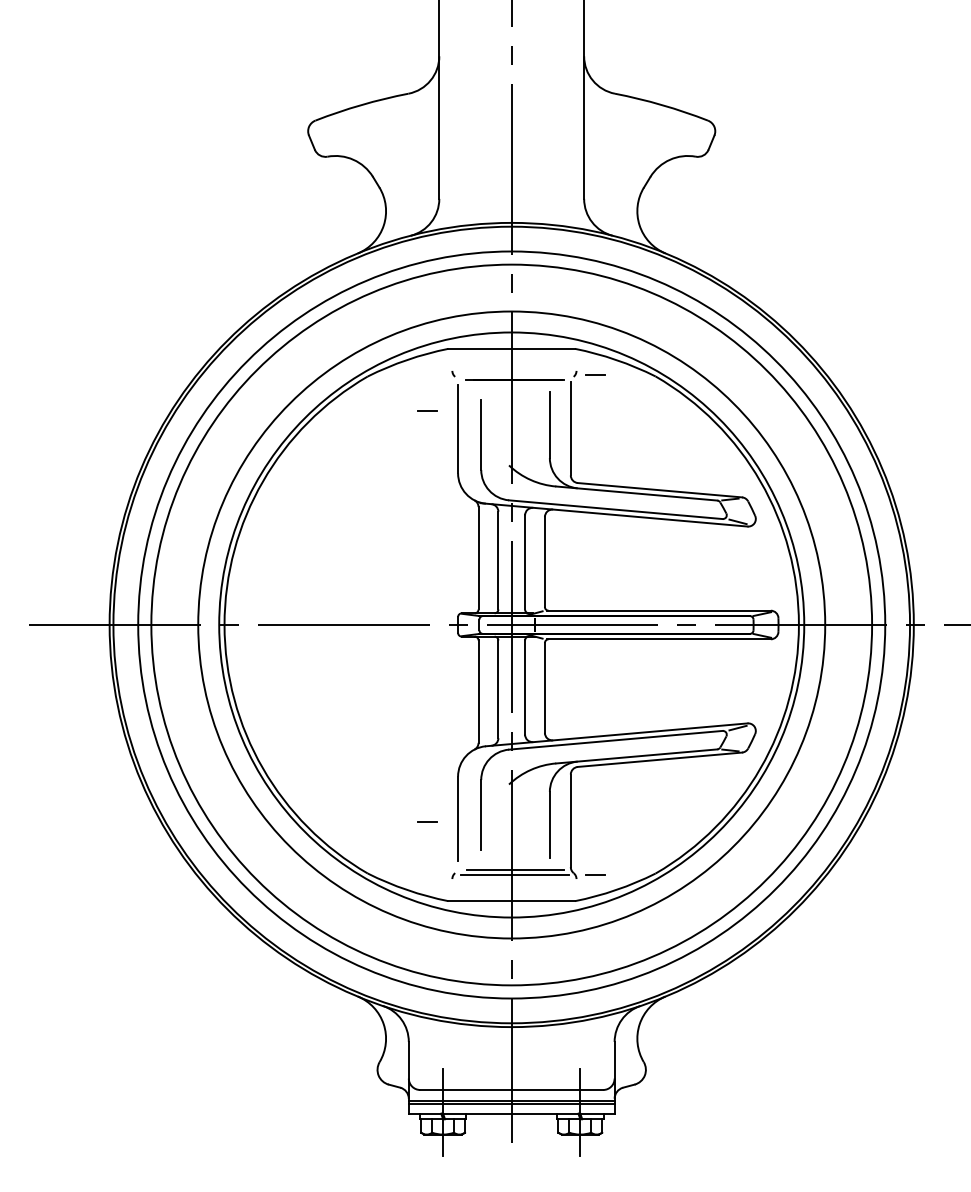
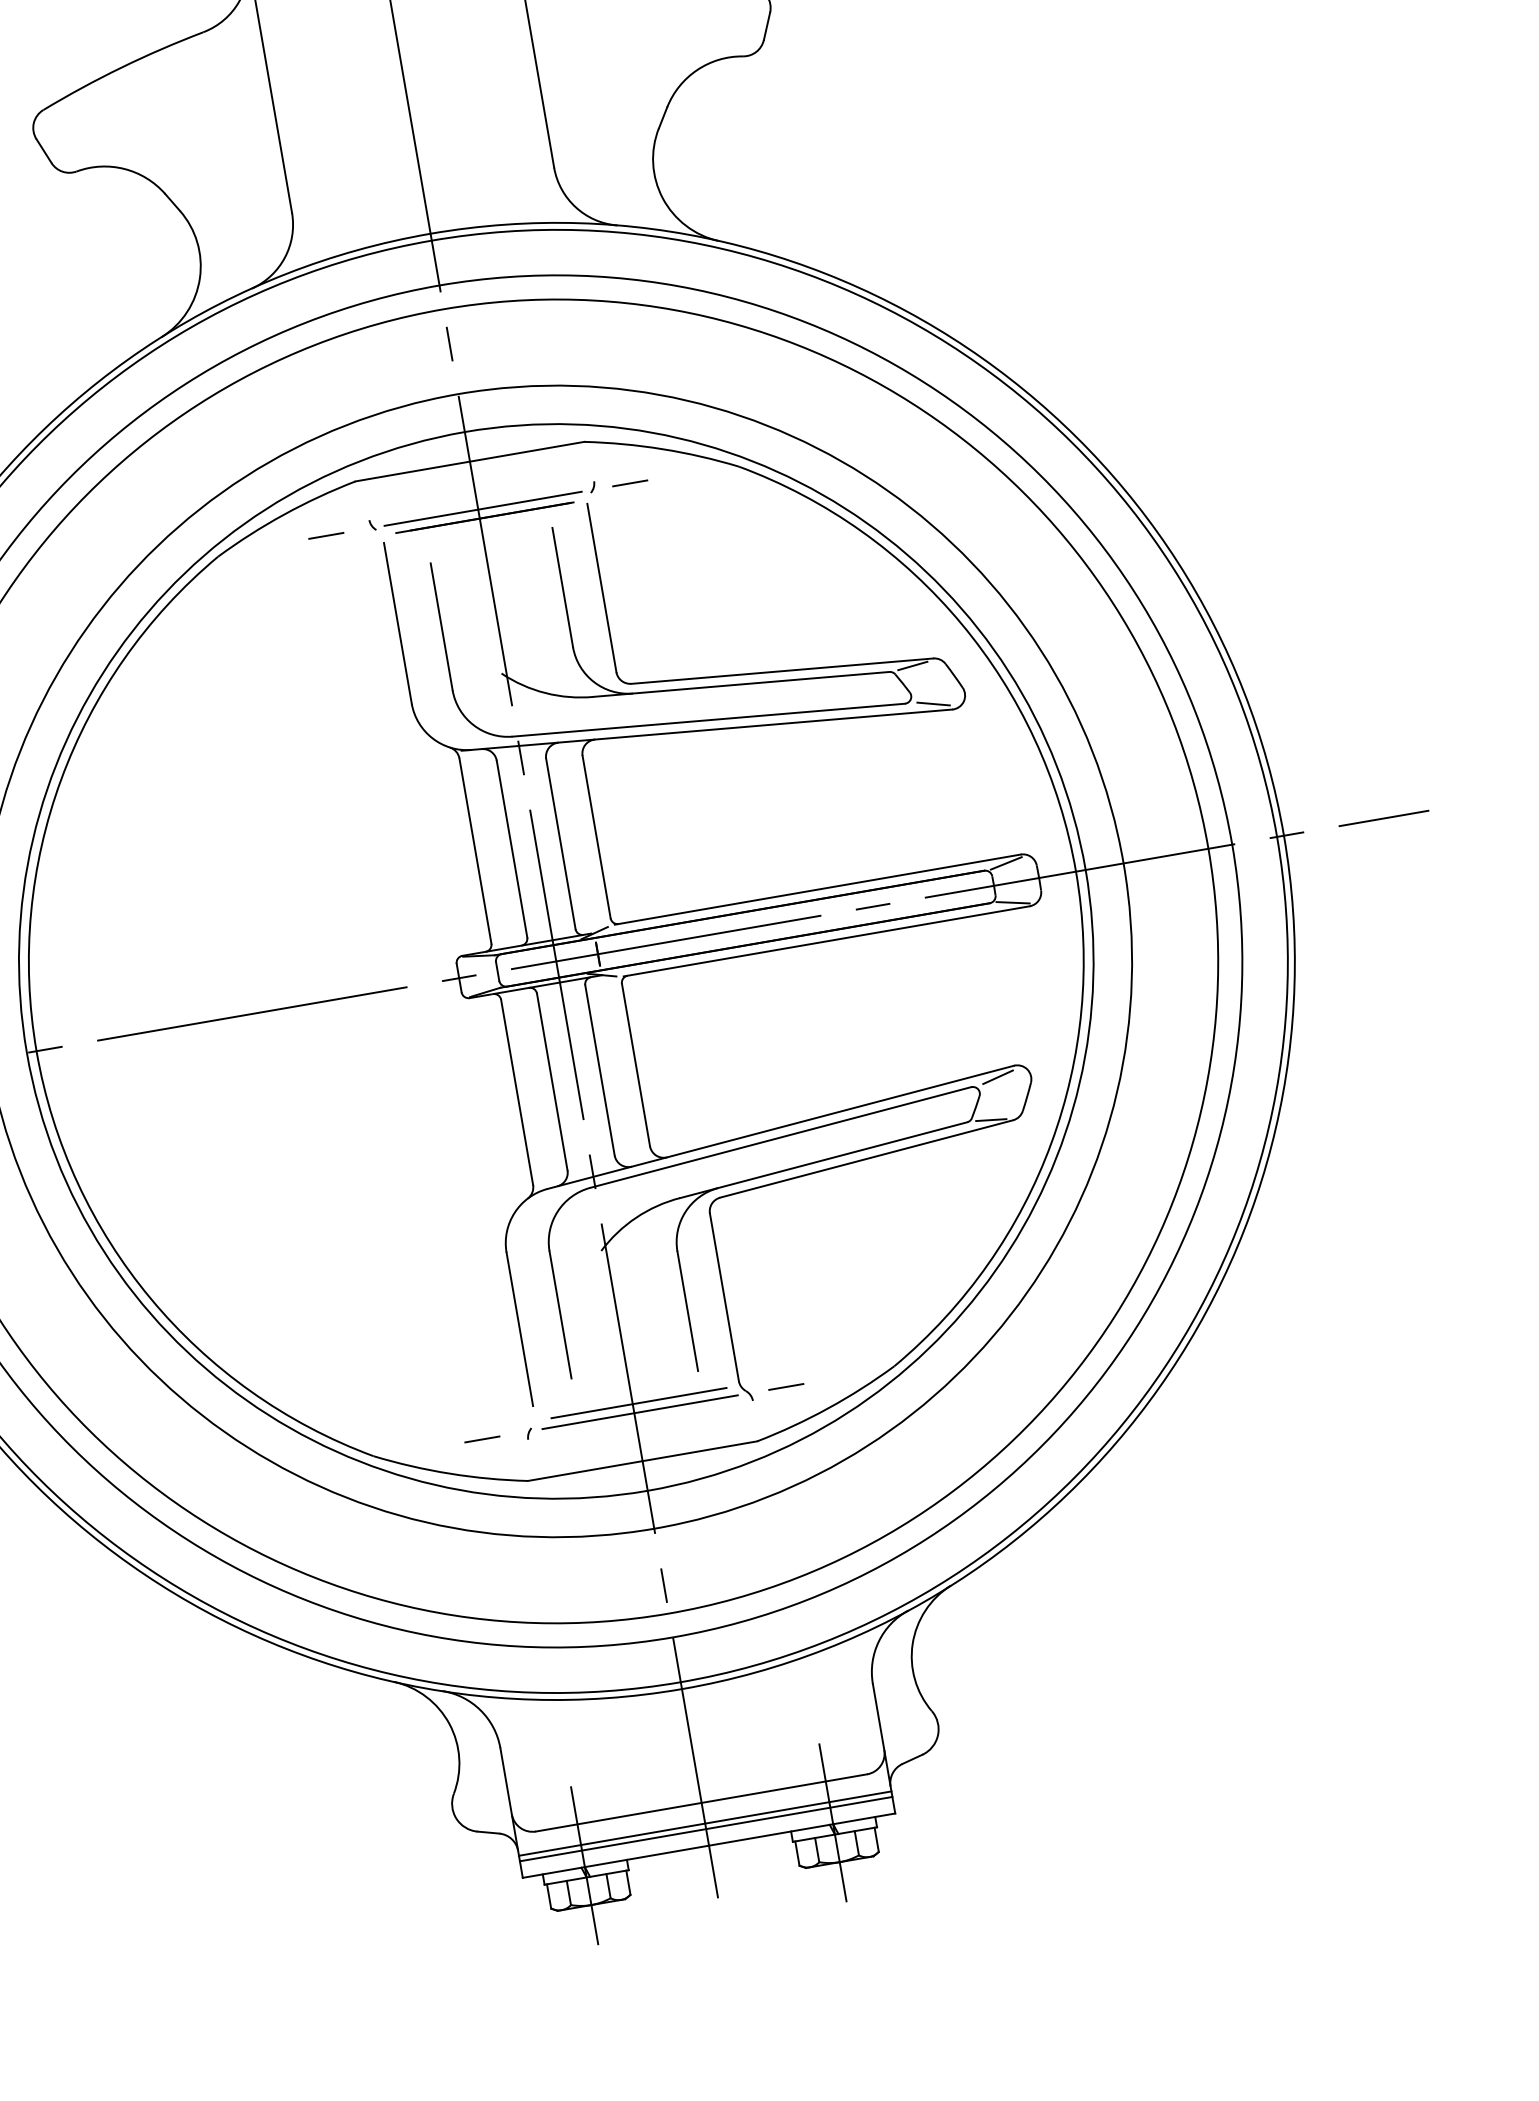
line: (513, 375) -> (481, 509), added
line: (427, 410) -> (325, 534), moved
line: (427, 821) -> (481, 1439), moved

